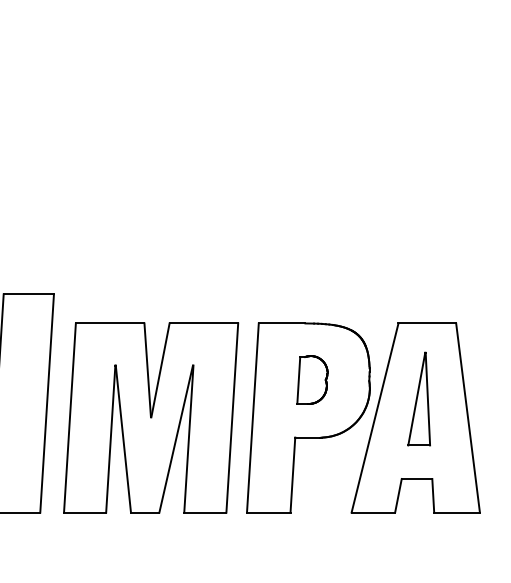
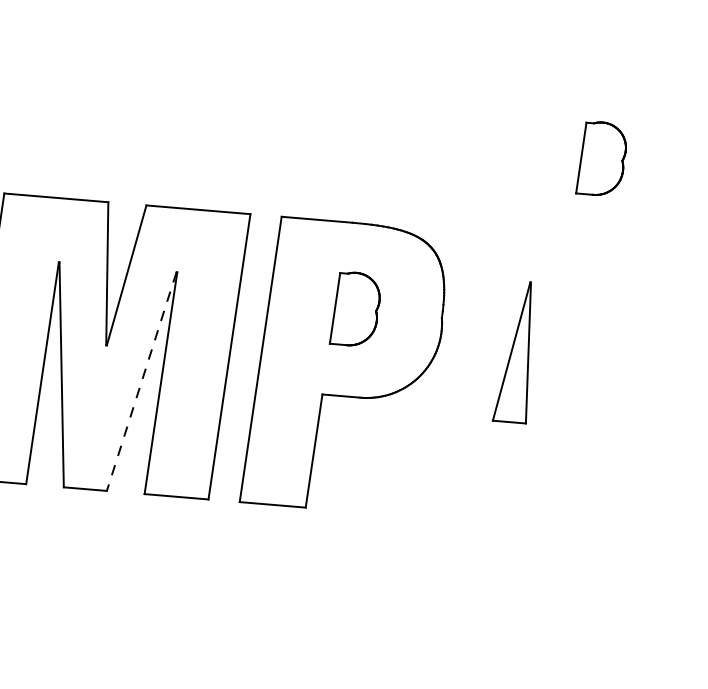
part: (465, 267) -> (602, 158), added
part: (415, 417) -> (507, 379), removed
line: (176, 439) -> (142, 382), solid -> dashed

